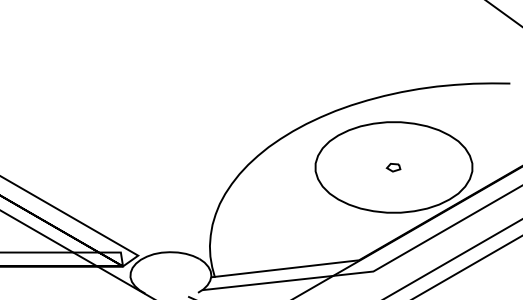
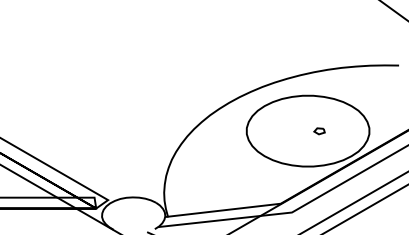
part: (393, 167) -> (319, 131), moved

